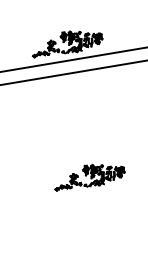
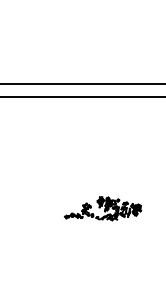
part: (67, 42) -> (103, 64), removed

